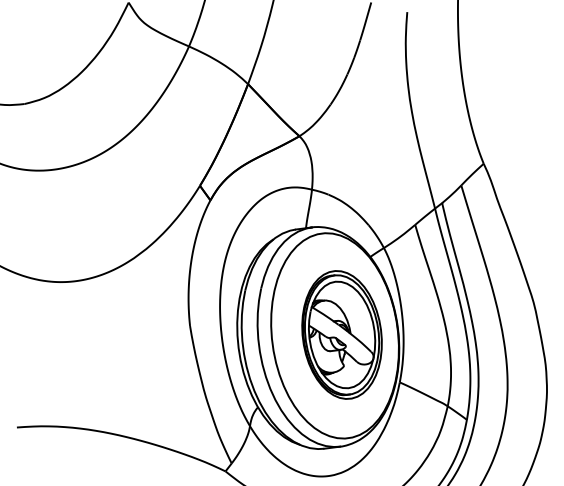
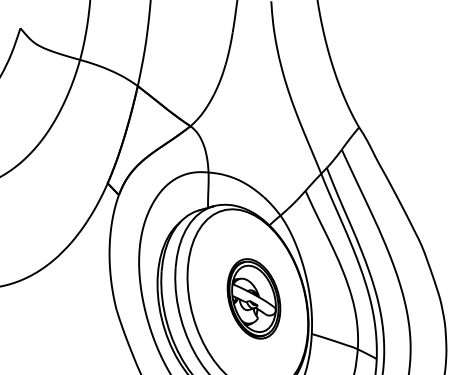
part: (341, 334) -> (253, 298), size x0.7

